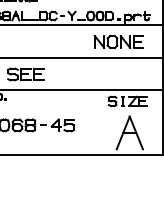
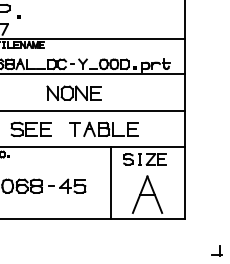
part: (118, 41) -> (73, 92), moved
part: (90, 73) -> (103, 128), added
line: (97, 122) -> (111, 183), added

